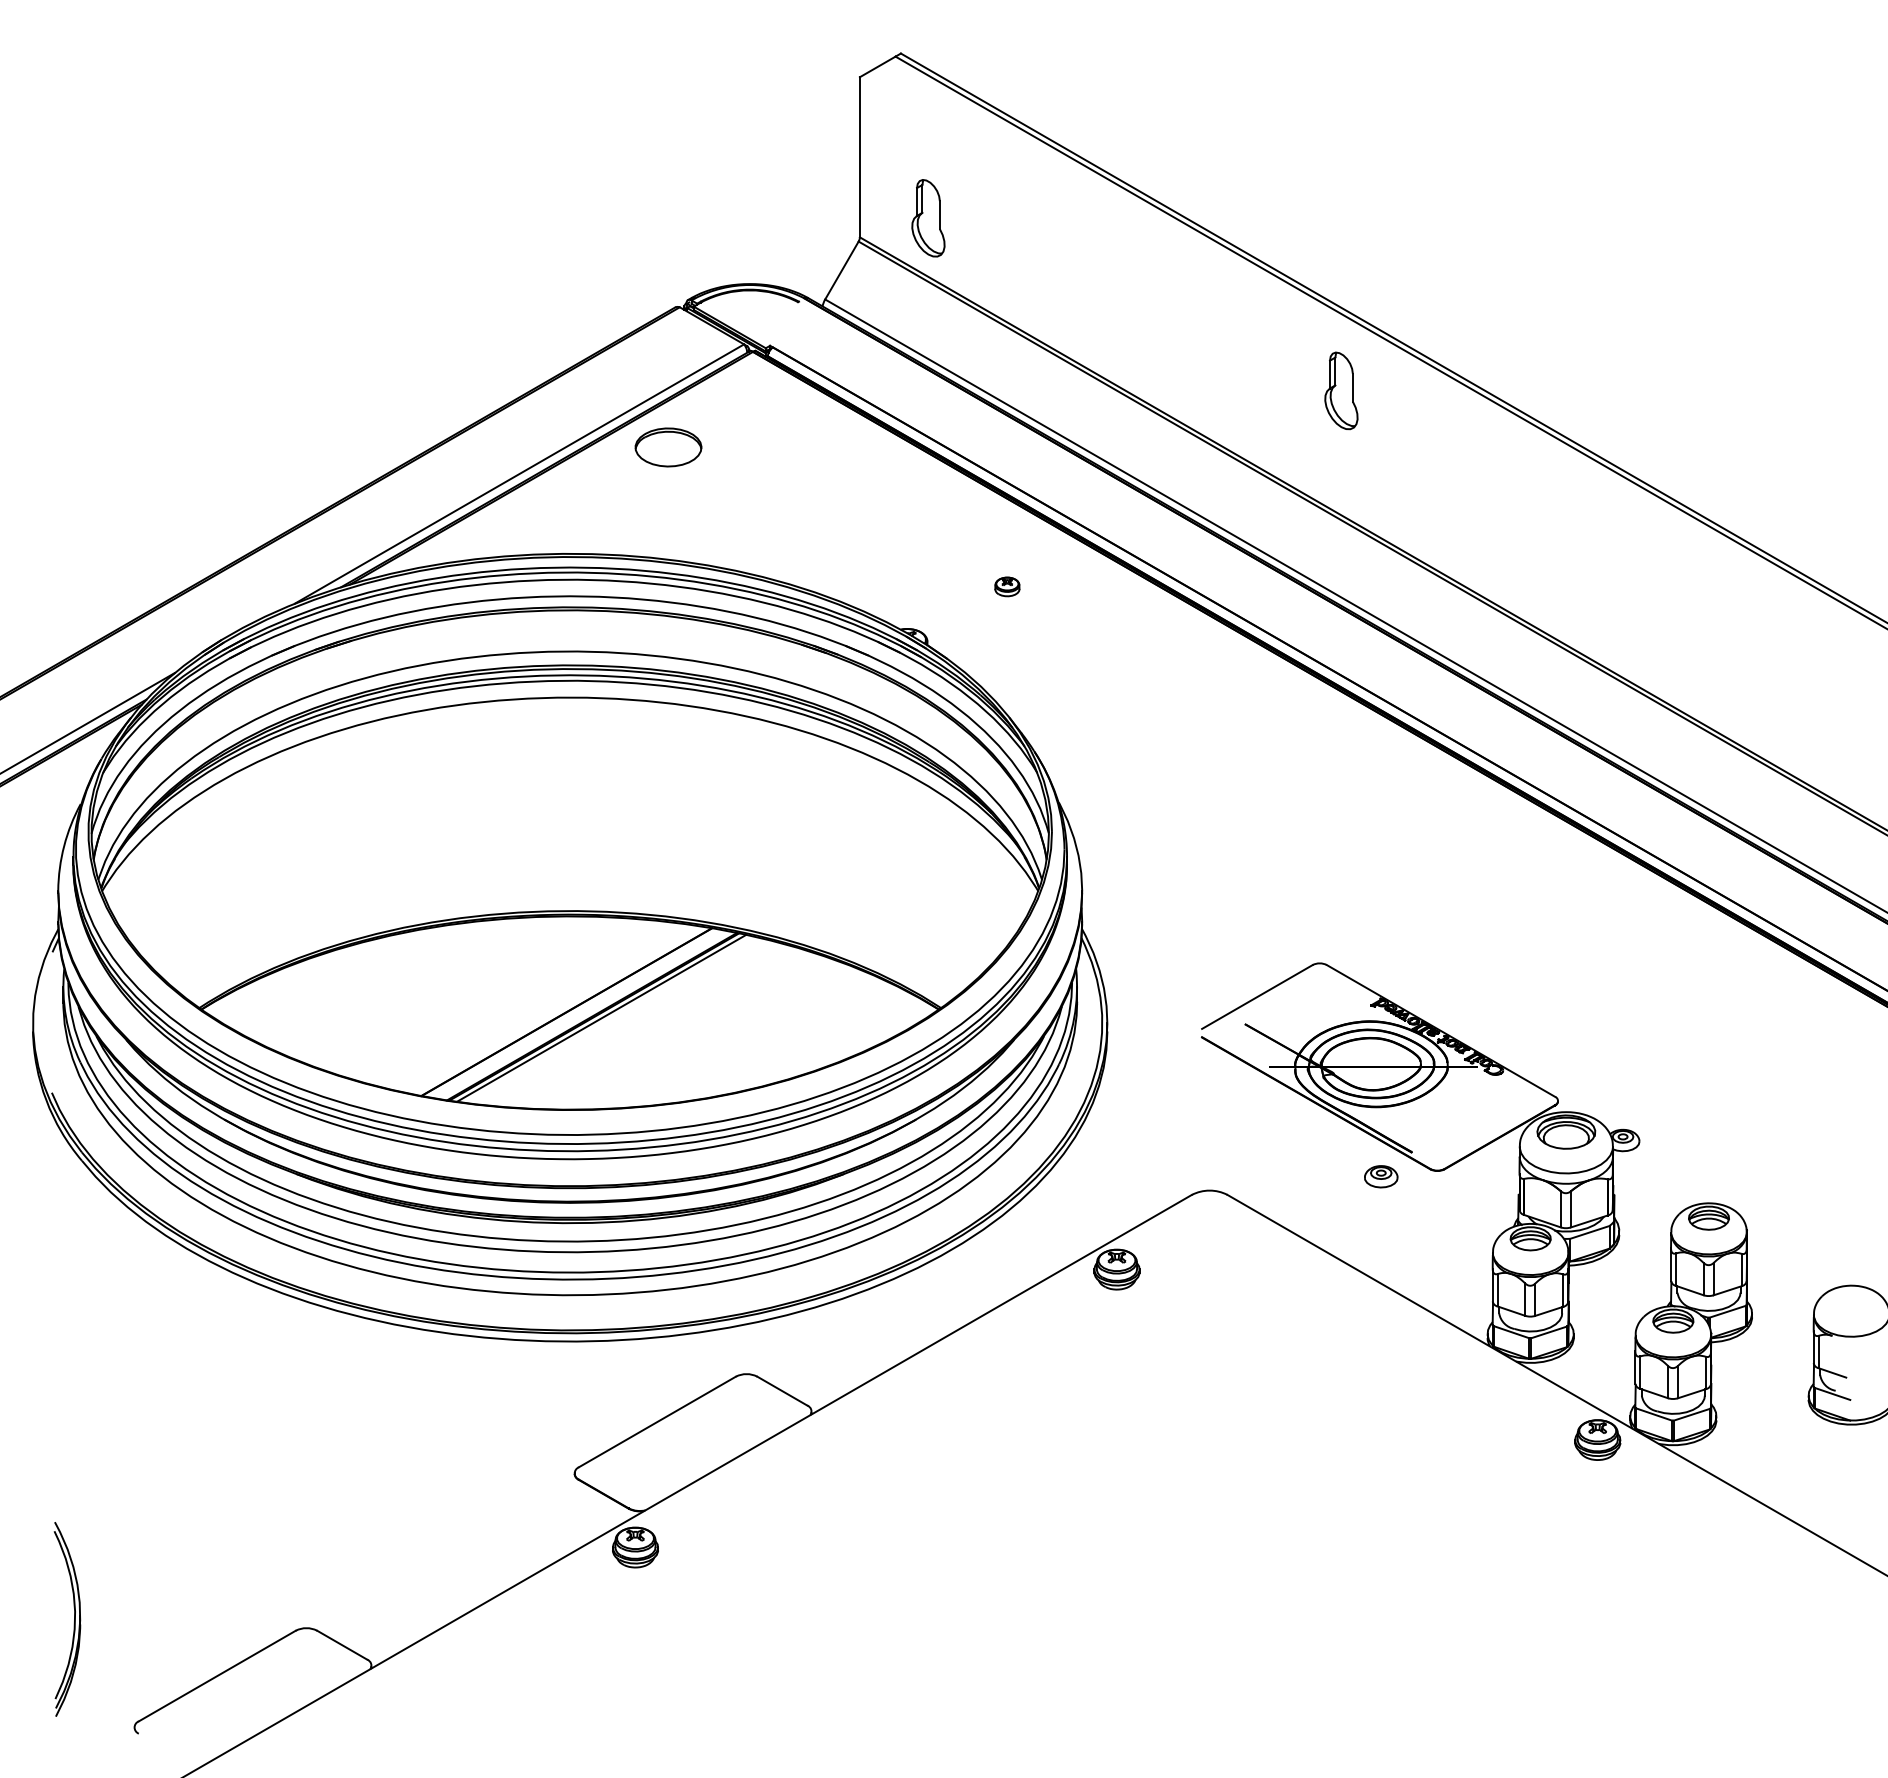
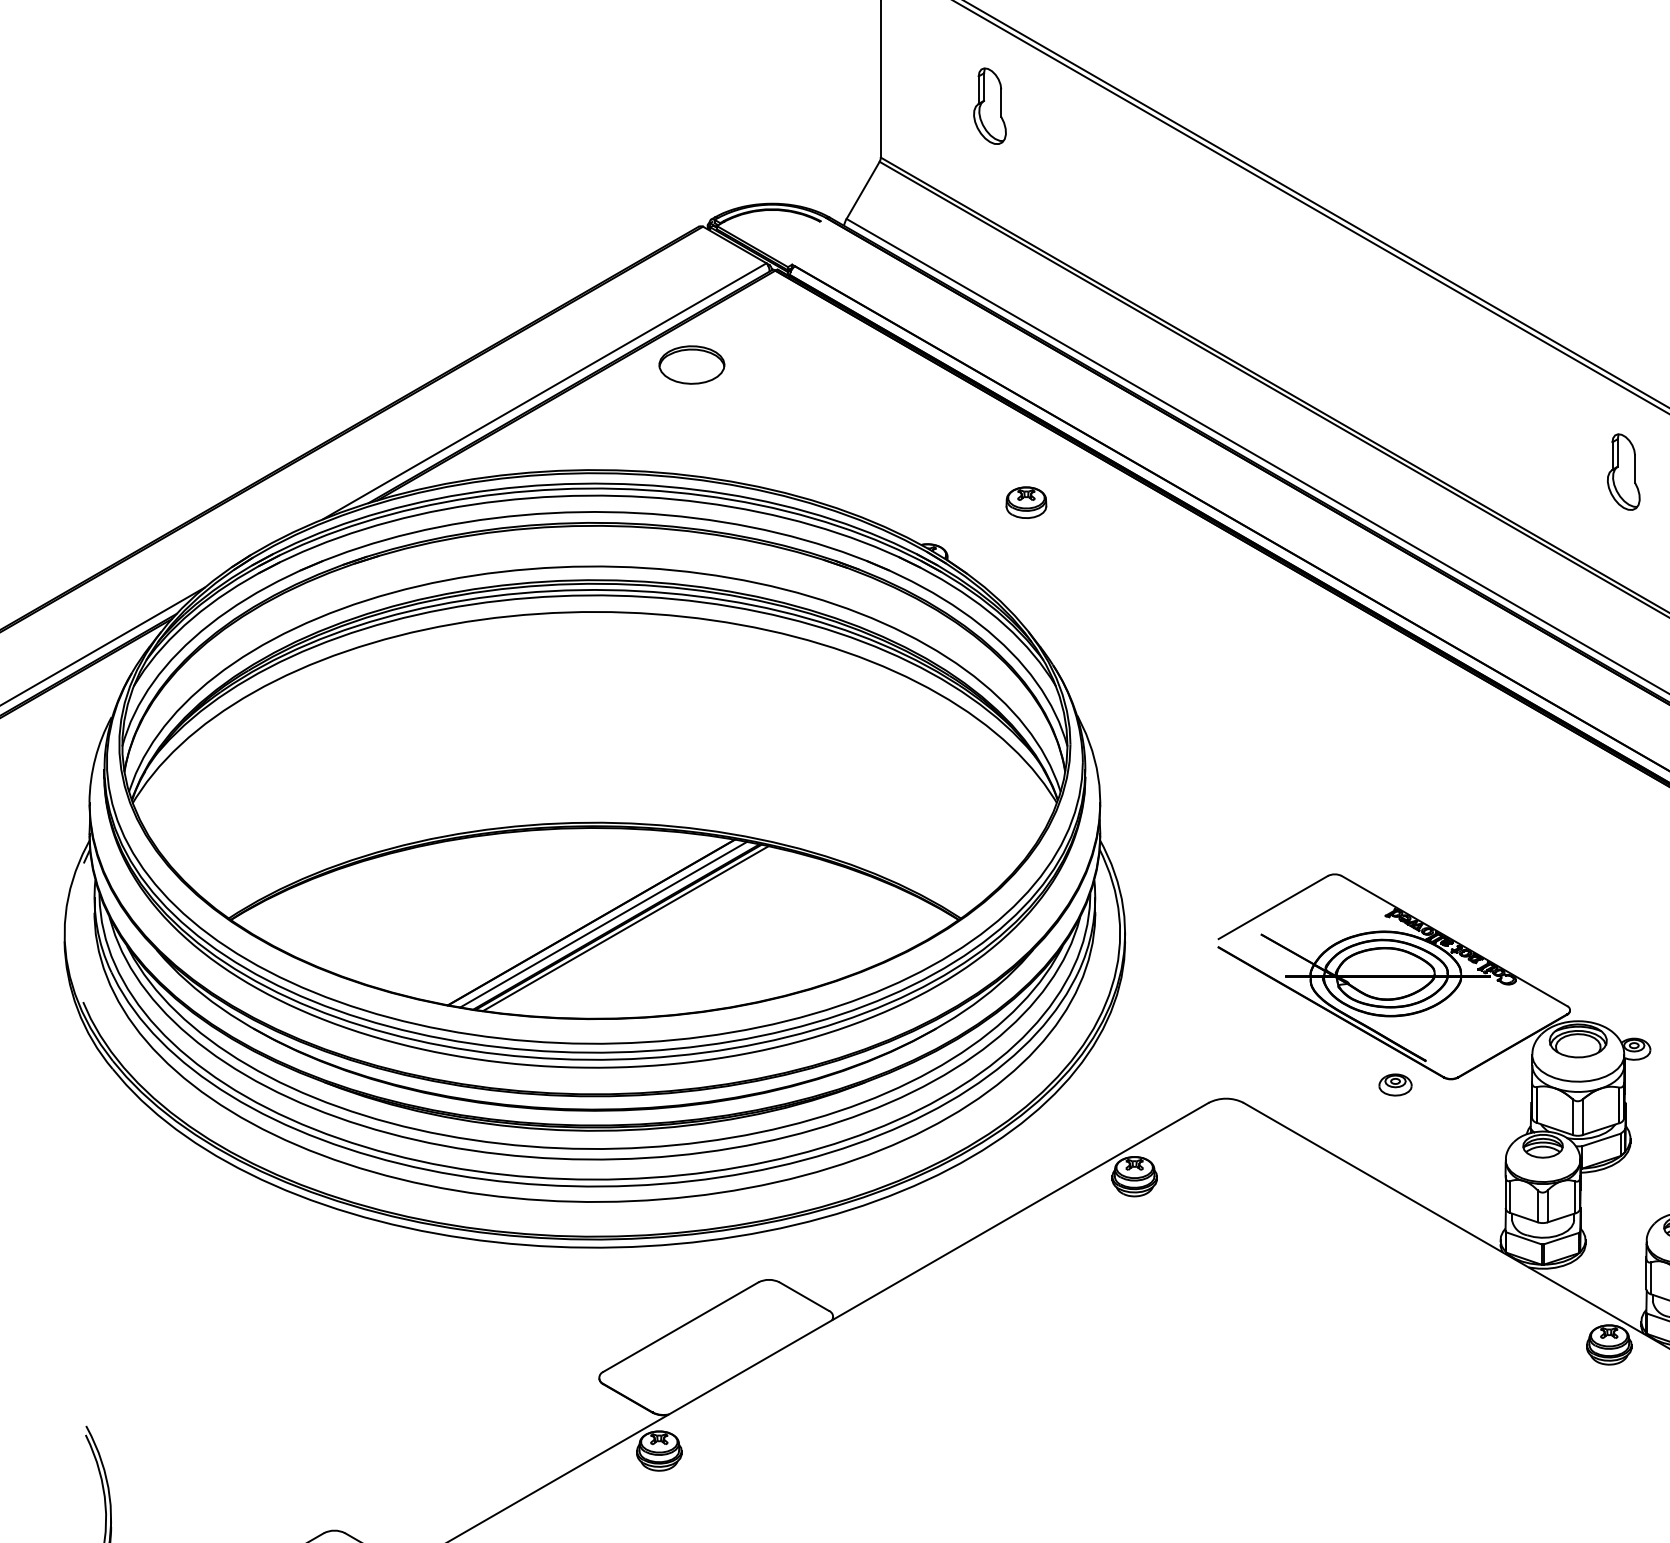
part: (928, 218) -> (990, 106), moved
part: (1341, 390) -> (1623, 471), moved
part: (1007, 586) -> (1026, 502), size x1.67
line: (578, 1014) -> (603, 924), added

